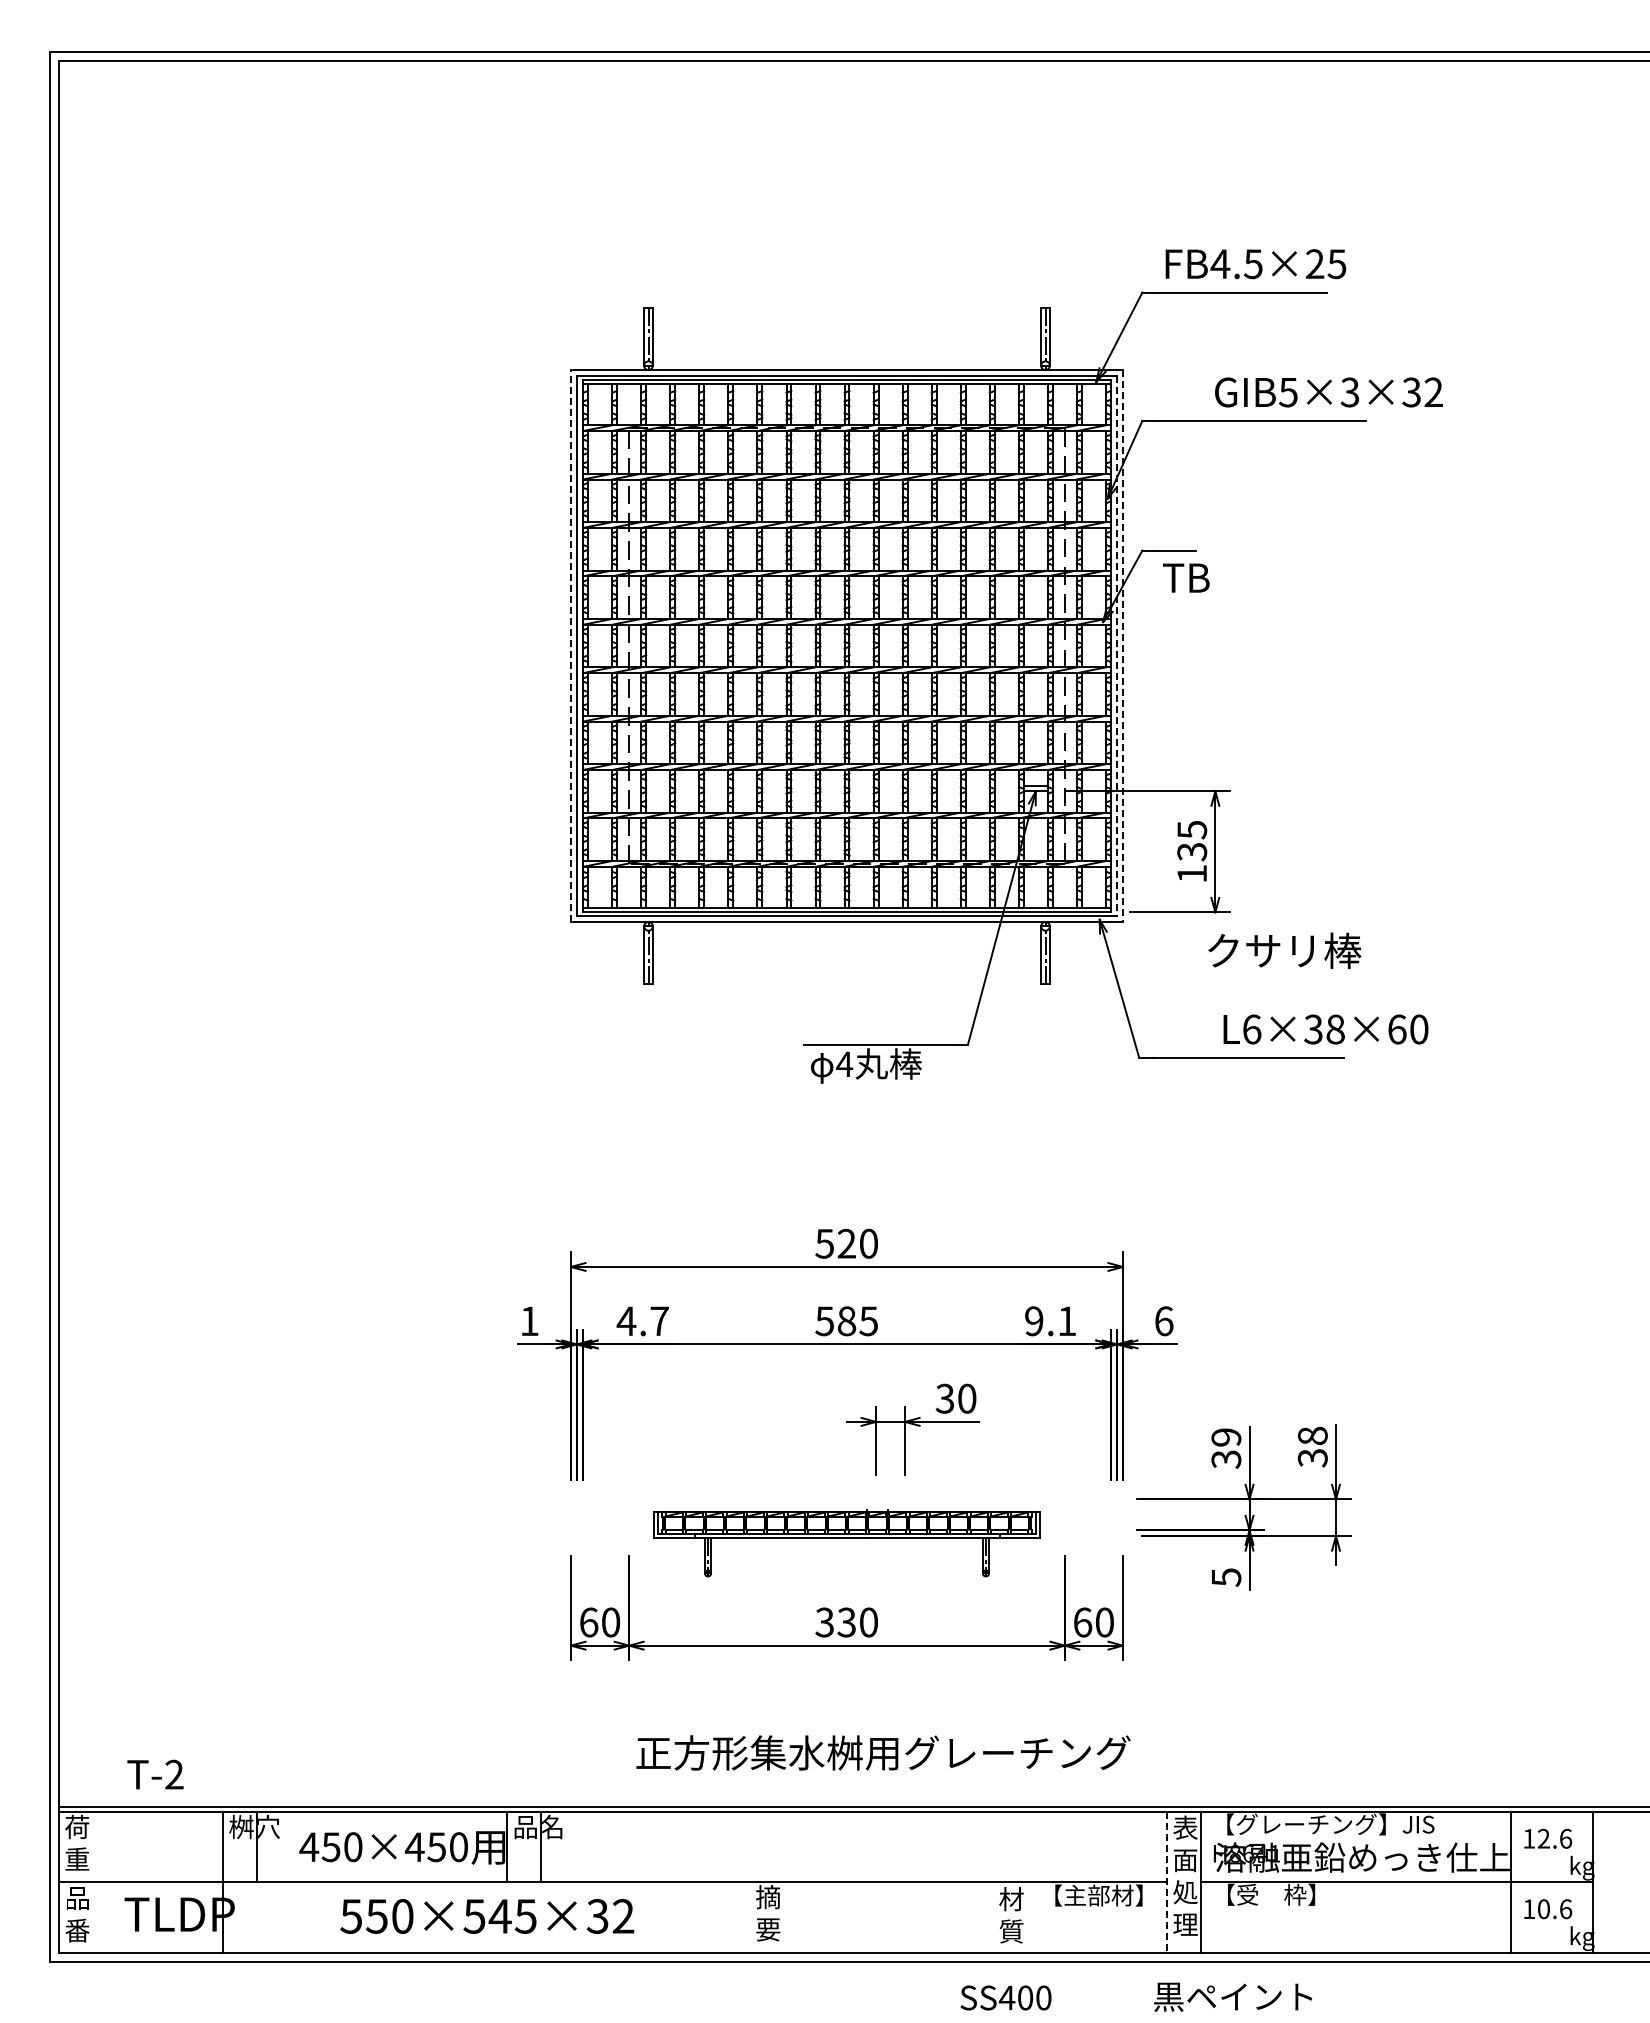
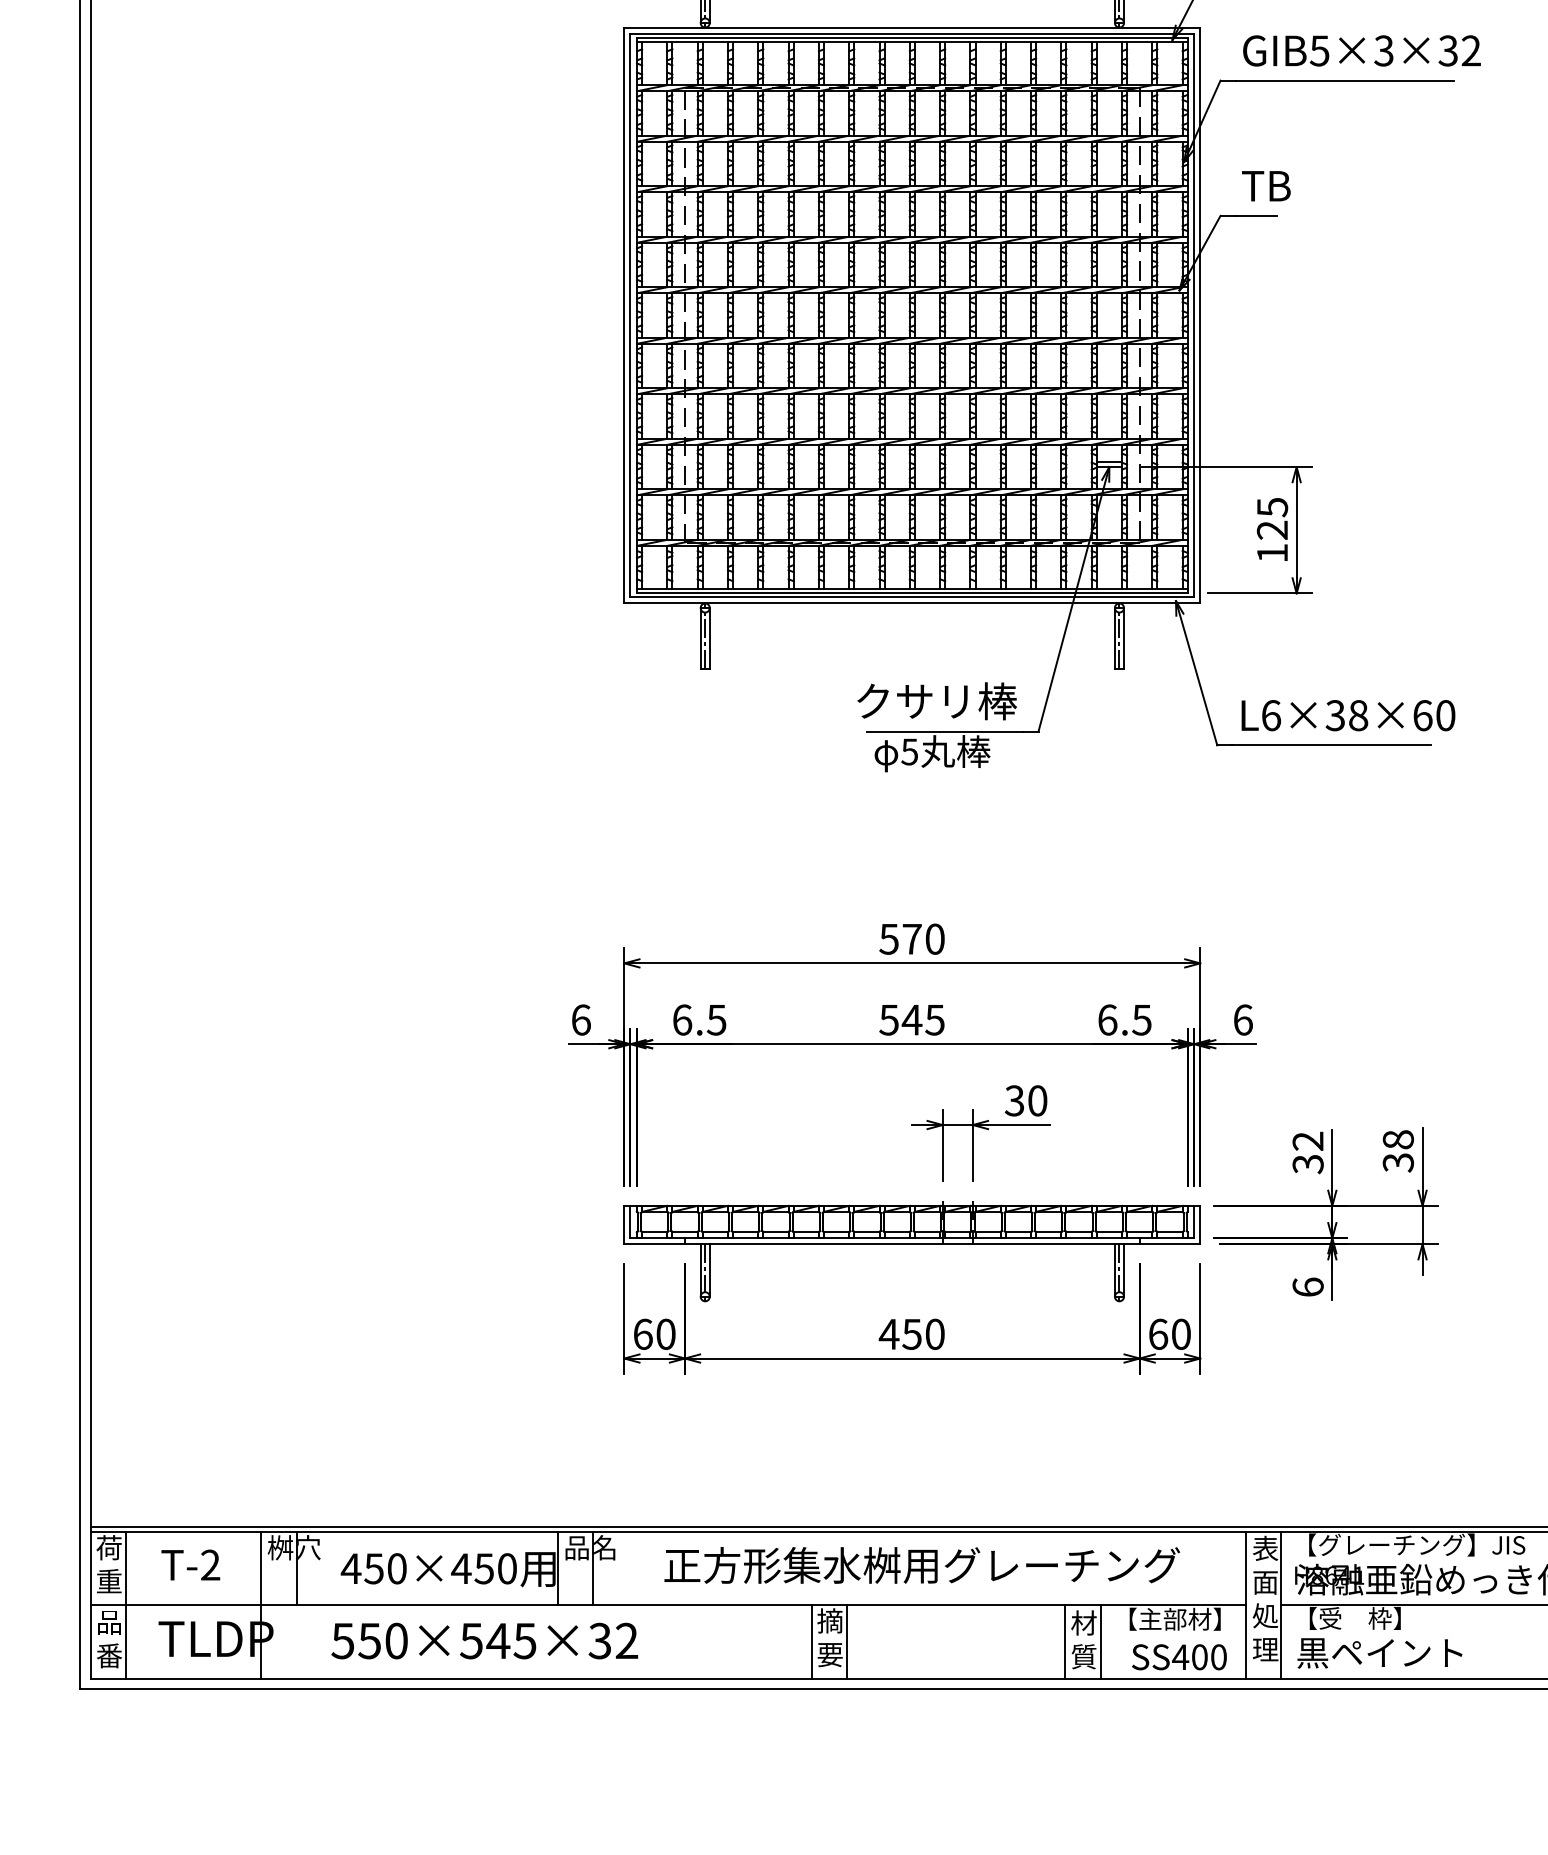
text: (1328, 392) -> (1361, 50), moved
text: (1186, 577) -> (1266, 185), moved
line: (571, 646) -> (624, 315), dashed -> solid
line: (1117, 646) -> (1194, 315), dashed -> solid
line: (1123, 646) -> (1200, 315), dashed -> solid
text: (1192, 851) -> (1272, 529), 135 -> 125
text: (1284, 950) -> (936, 701), moved
text: (1325, 1029) -> (1347, 715), moved
text: (844, 1064) -> (909, 752), 4 -> 5
text: (846, 1243) -> (911, 938), 520 -> 570
text: (529, 1321) -> (581, 1020), 1 -> 6
text: (642, 1321) -> (698, 1020), 4.7 -> 6.5
text: (846, 1321) -> (911, 1020), 585 -> 545
text: (1050, 1321) -> (1124, 1020), 9.1 -> 6.5
text: (1226, 1437) -> (1308, 1141), 39 -> 32
part: (846, 1542) -> (911, 1250), size x1.43
text: (1226, 1577) -> (1308, 1287), 5 -> 6
text: (834, 1622) -> (899, 1334), 330 -> 450
text: (883, 1752) -> (922, 1564), moved
text: (155, 1774) -> (190, 1564), moved
line: (93, 1881) -> (126, 1604), added
line: (1166, 1882) -> (1245, 1605), dashed -> solid
text: (487, 1916) -> (485, 1641), moved
line: (750, 1917) -> (811, 1642), added
line: (784, 1917) -> (847, 1642), added
line: (993, 1917) -> (1065, 1642), added
line: (1027, 1917) -> (1100, 1642), added
text: (1233, 1996) -> (1380, 1652), moved
text: (1005, 1997) -> (1178, 1656), moved

